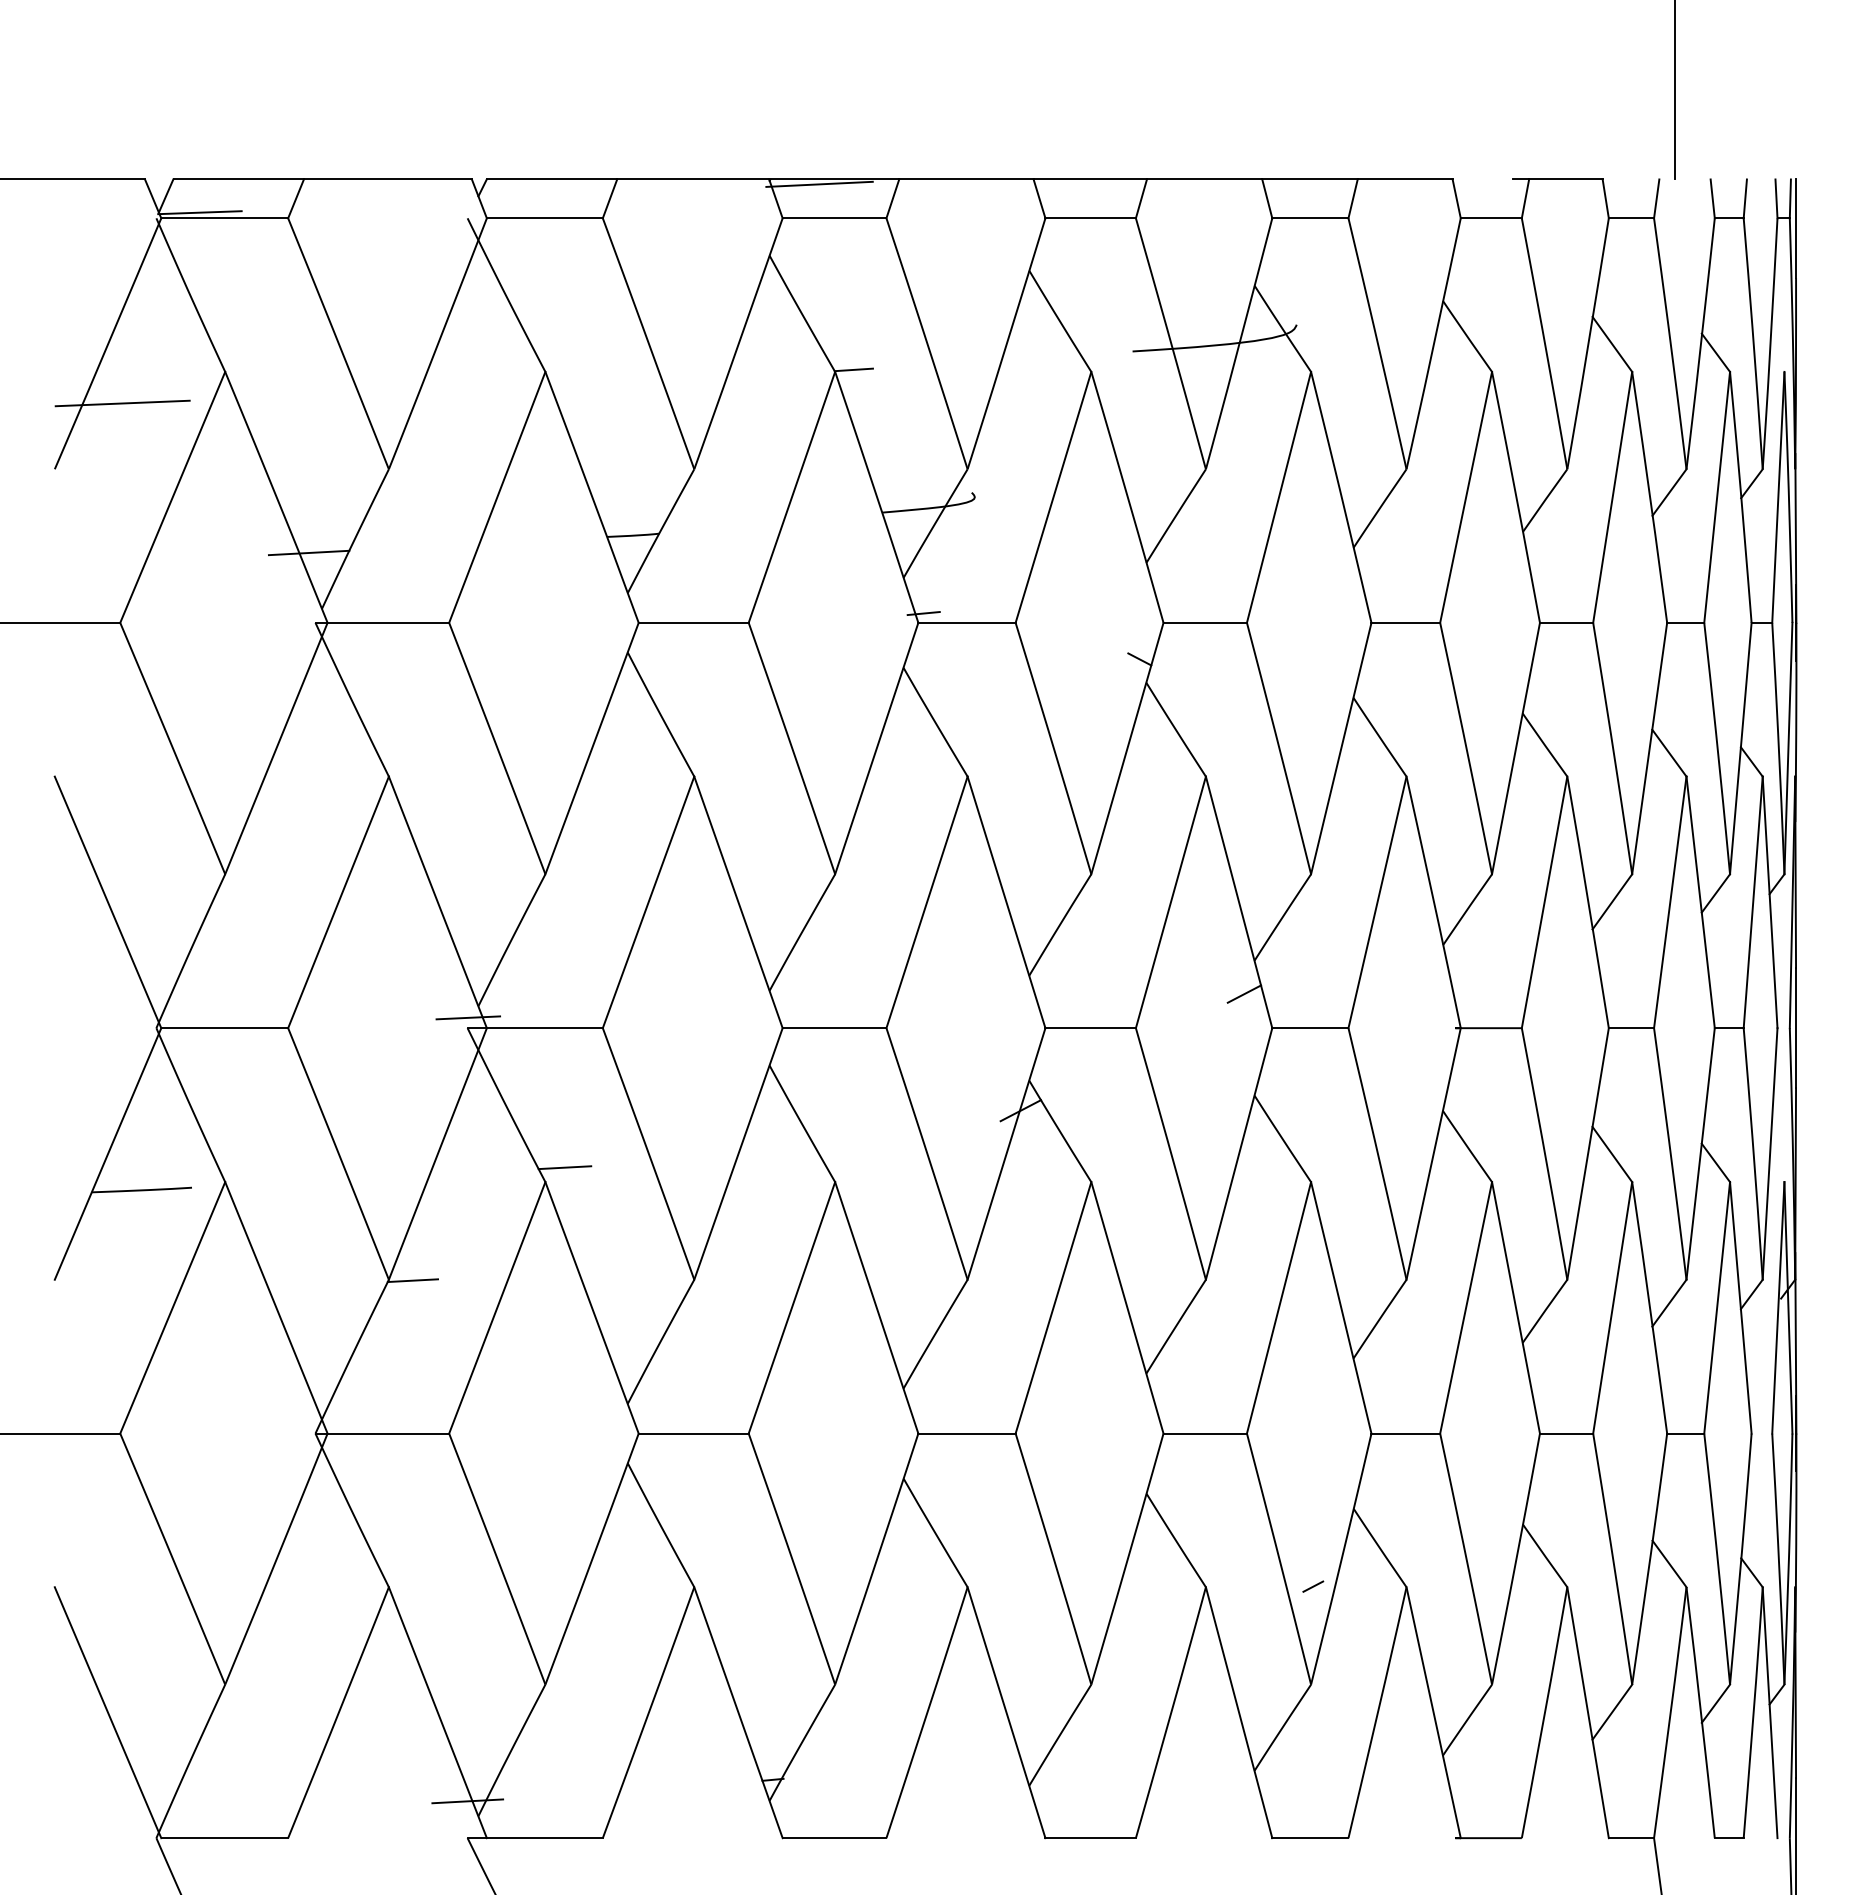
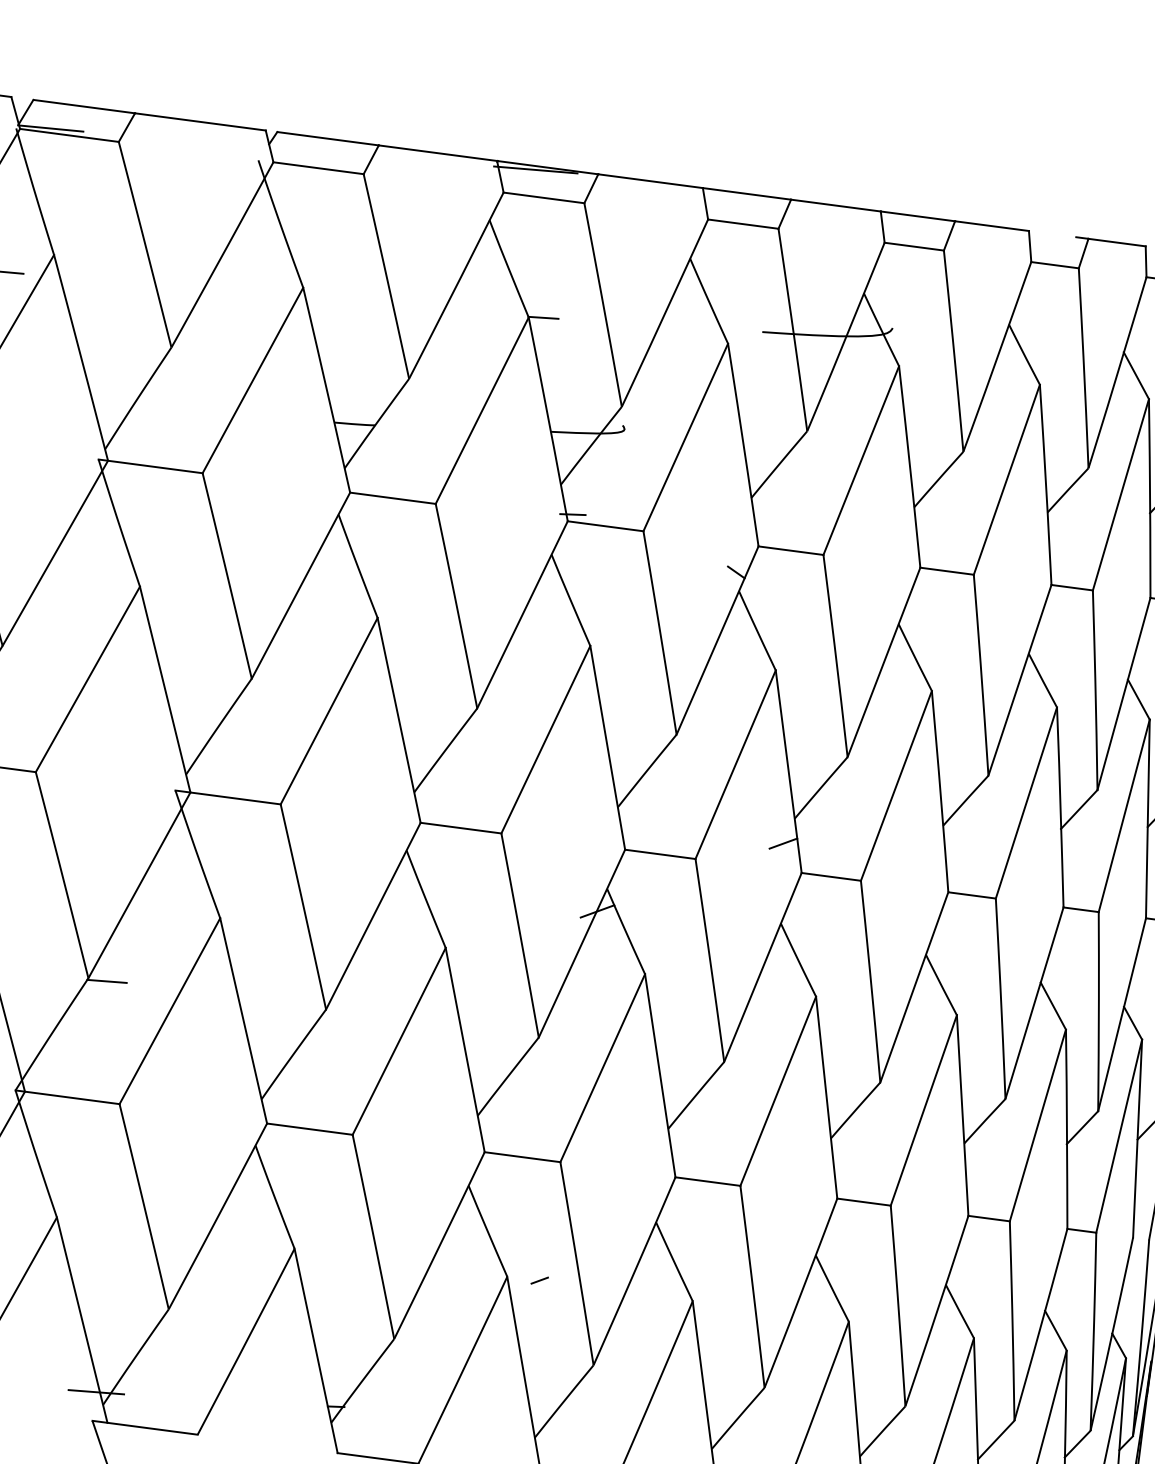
line: (308, 552) -> (100, 404), removed
line: (468, 1017) -> (177, 782), removed
line: (564, 1167) -> (236, 908), removed
line: (1313, 1586) -> (539, 1280), moved

